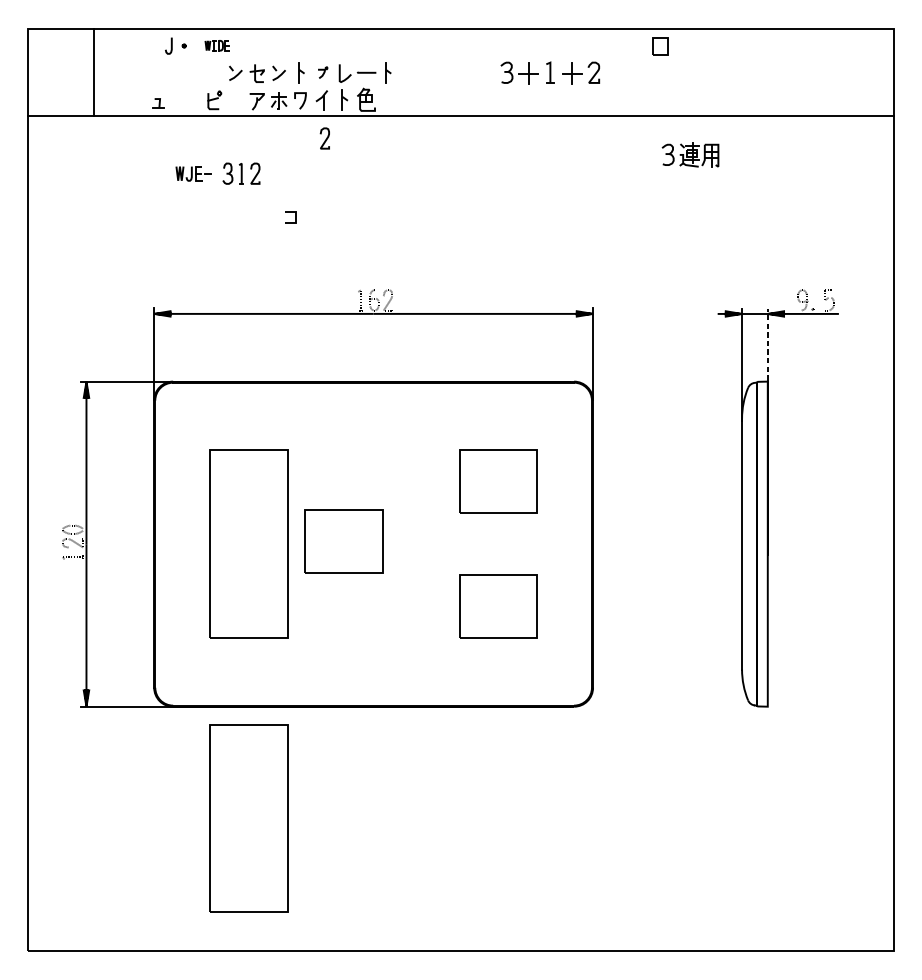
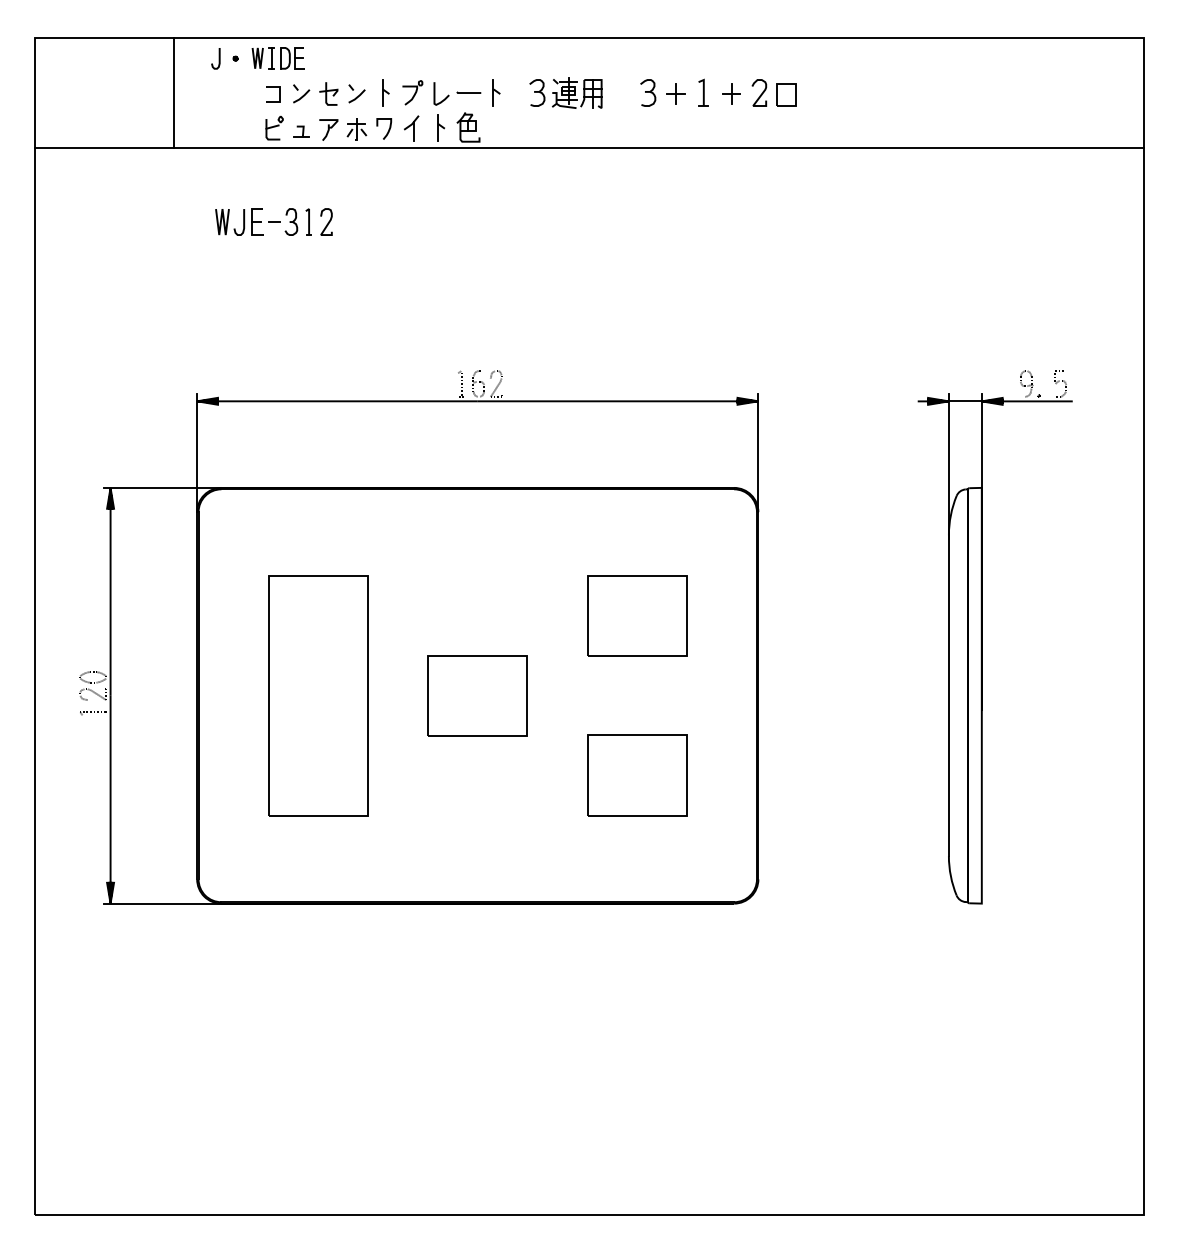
part: (217, 45) -> (277, 58), size x1.67
part: (660, 45) -> (786, 94), moved
line: (94, 72) -> (173, 92), moved
part: (322, 72) -> (412, 92), size x1.67
part: (528, 73) -> (675, 93), size x0.71
part: (572, 73) -> (731, 93), size x0.71
part: (158, 102) -> (301, 131), moved
curve: (326, 138) -> (417, 176), removed
part: (690, 154) -> (565, 92), moved
part: (193, 173) -> (247, 221), size x1.43
line: (295, 217) -> (279, 94), moved
line: (767, 344) -> (981, 440), dashed -> solid
part: (343, 541) -> (477, 695), moved
part: (249, 818) -> (318, 1046), removed

